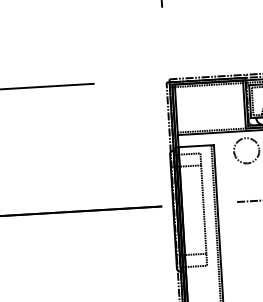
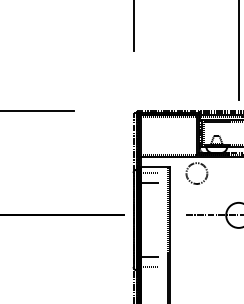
line: (203, 208) -> (158, 219), removed

